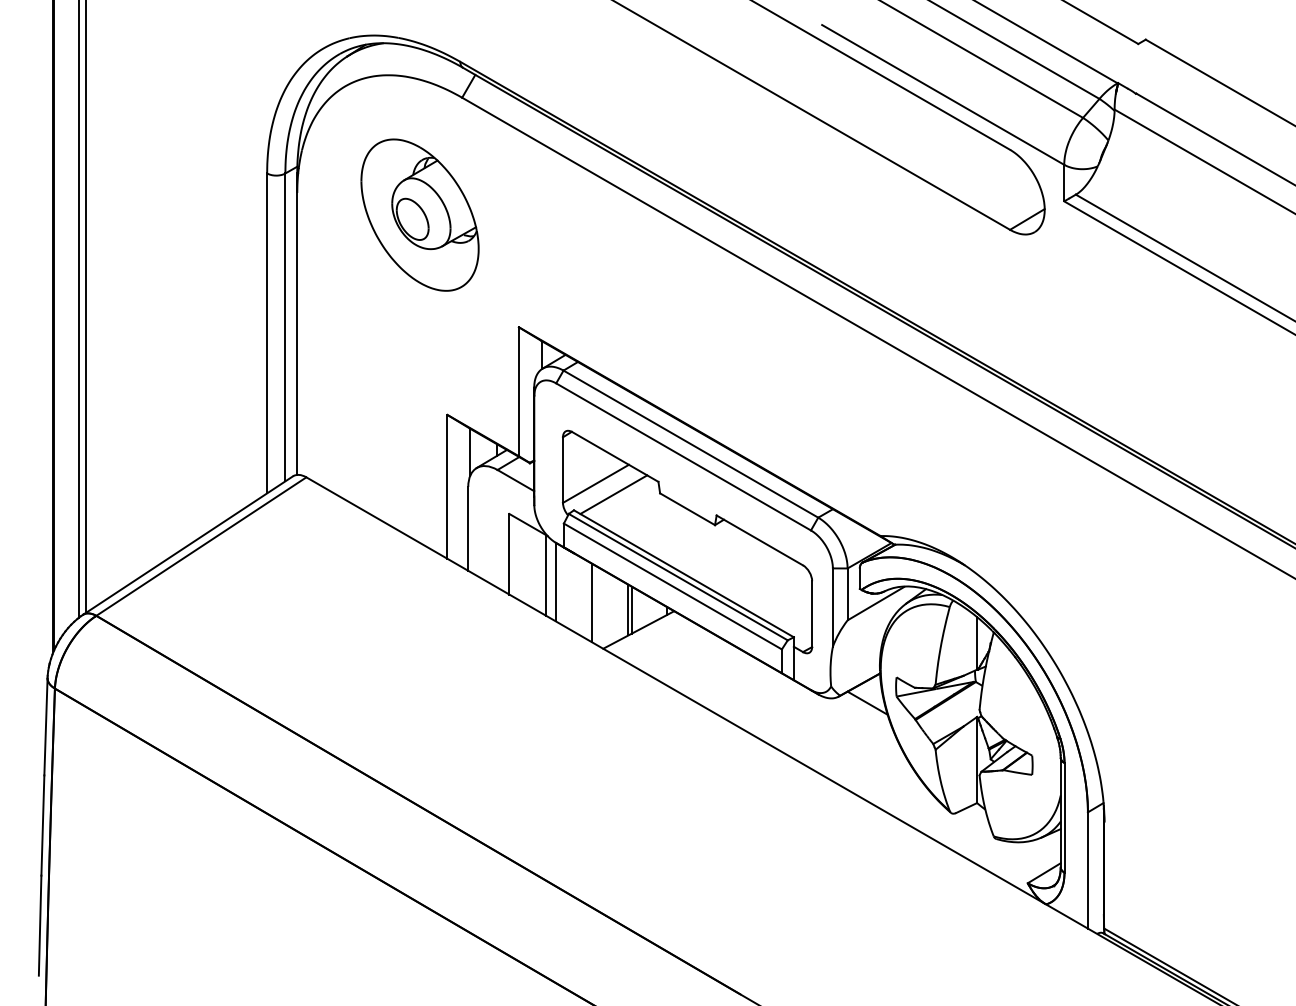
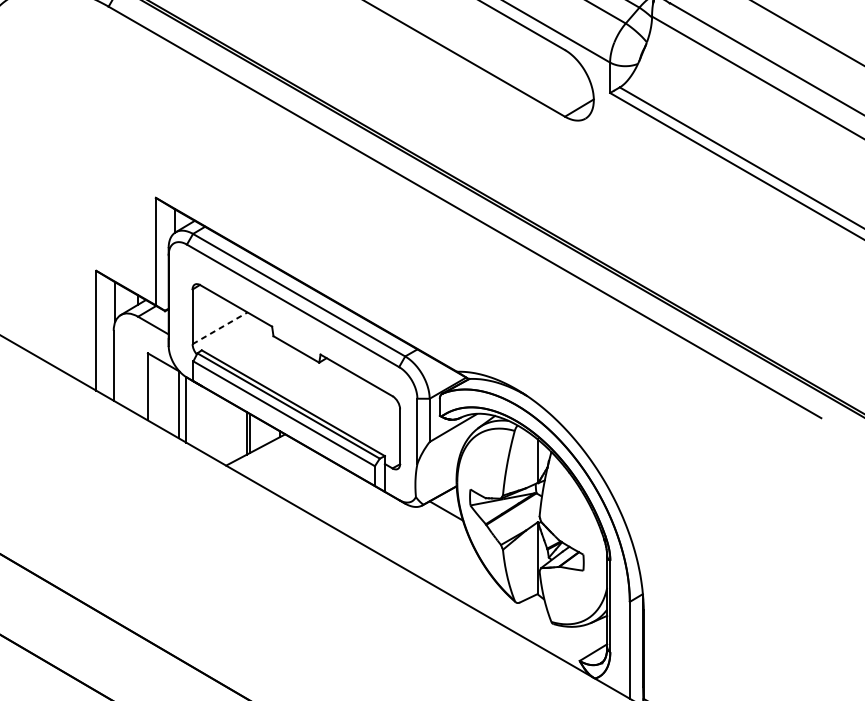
part: (419, 214) -> (73, 103), removed
line: (596, 483) -> (220, 327), solid -> dashed
line: (613, 494) -> (234, 337), removed
line: (591, 602) -> (216, 427), removed

